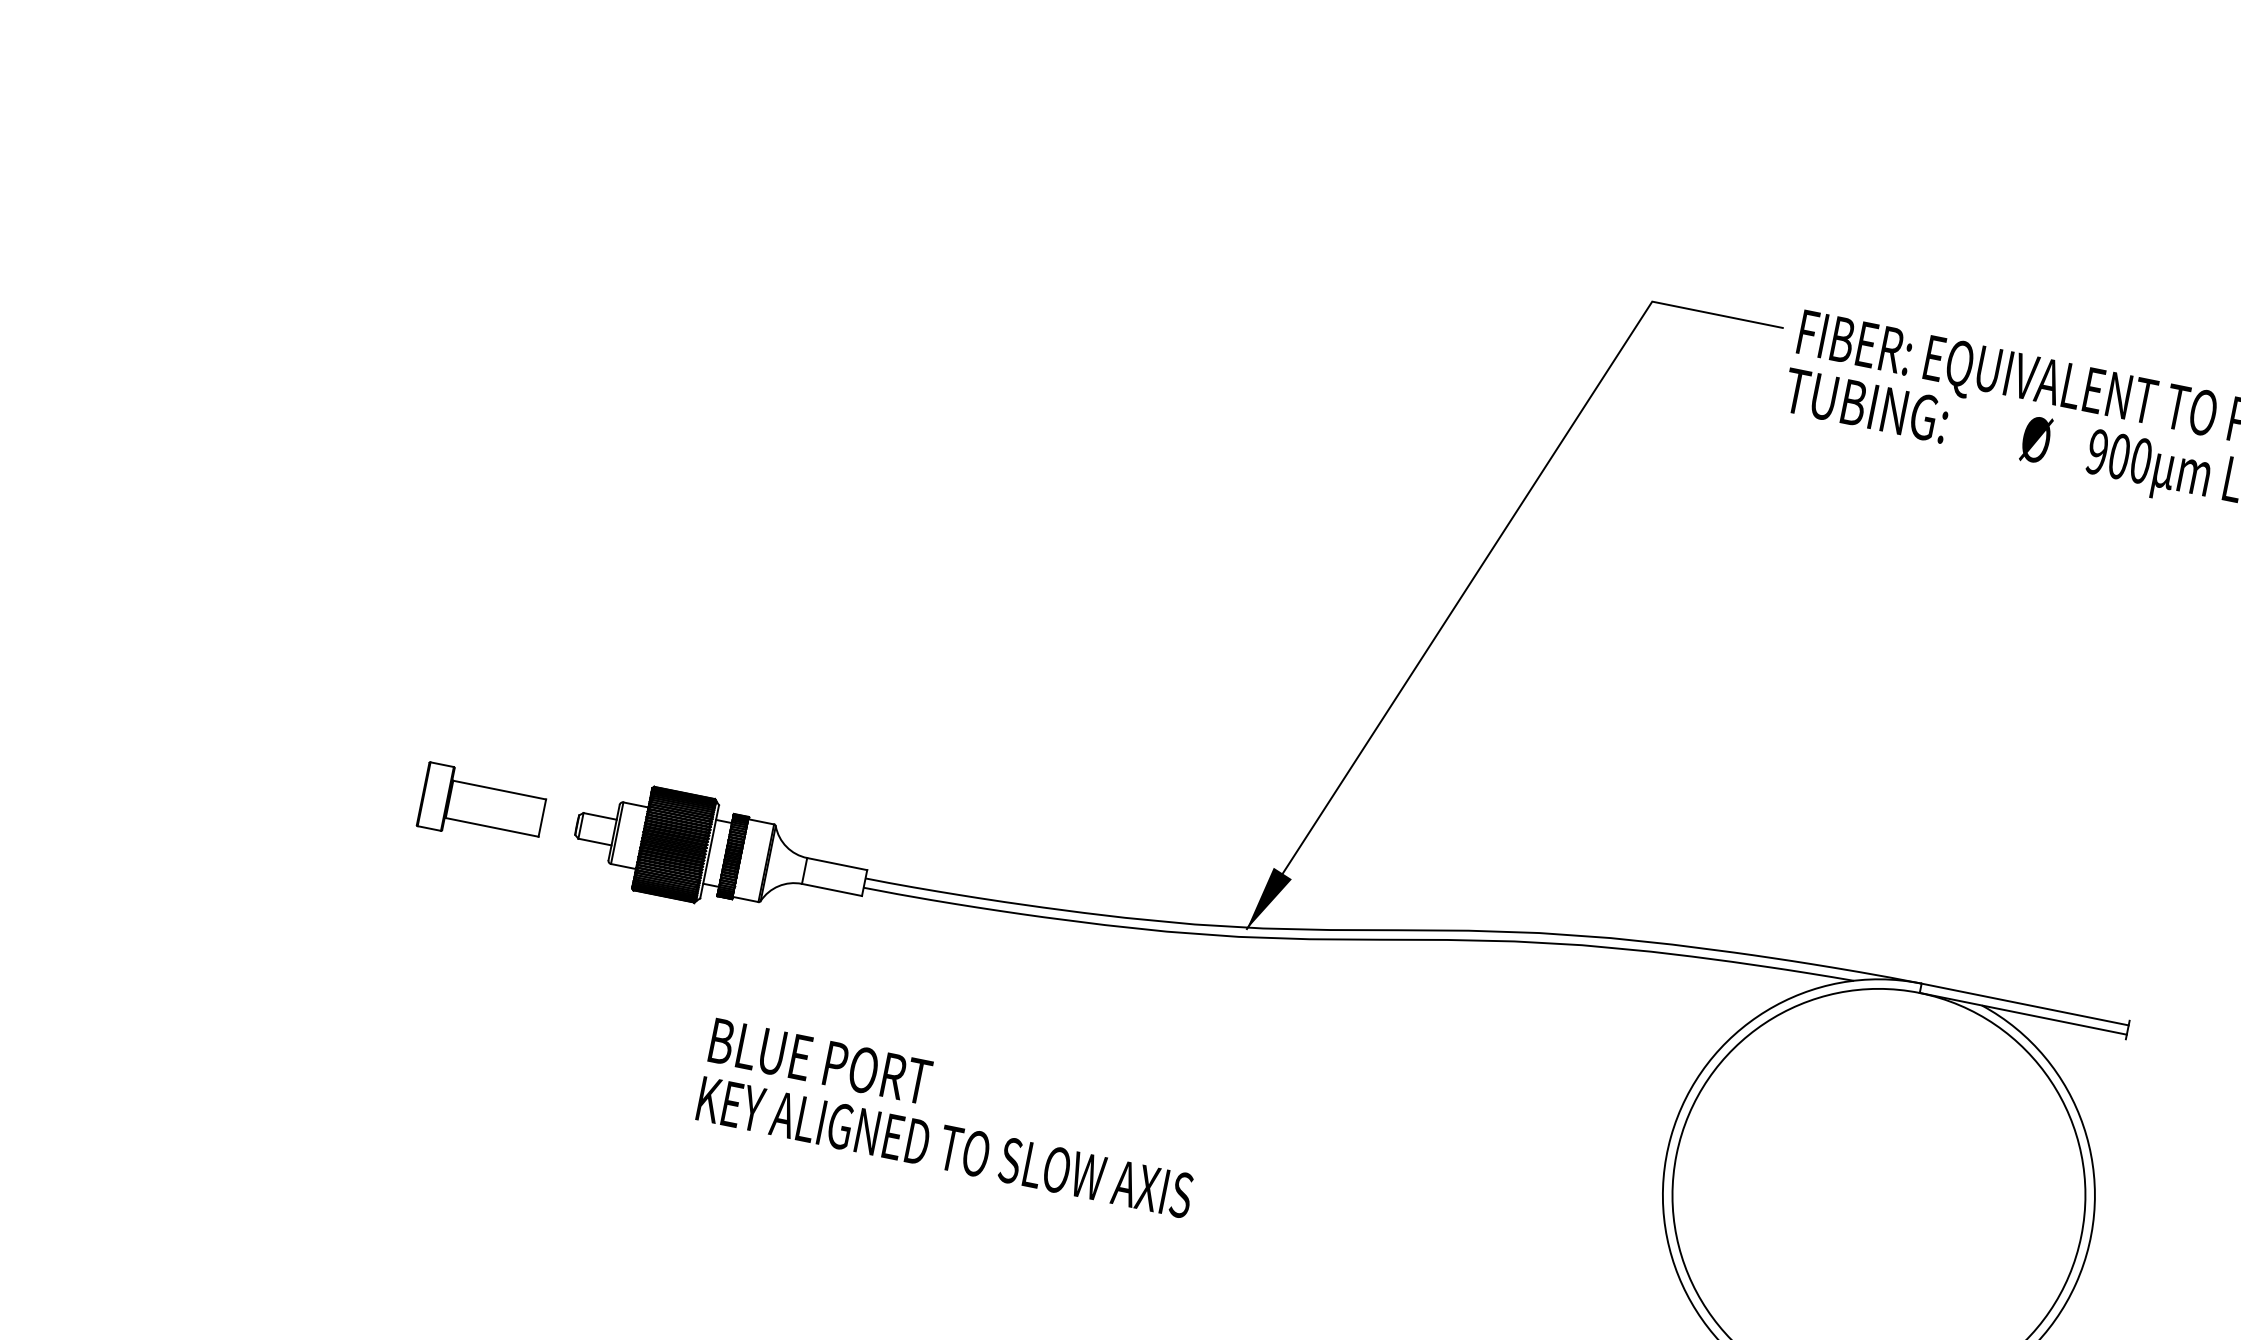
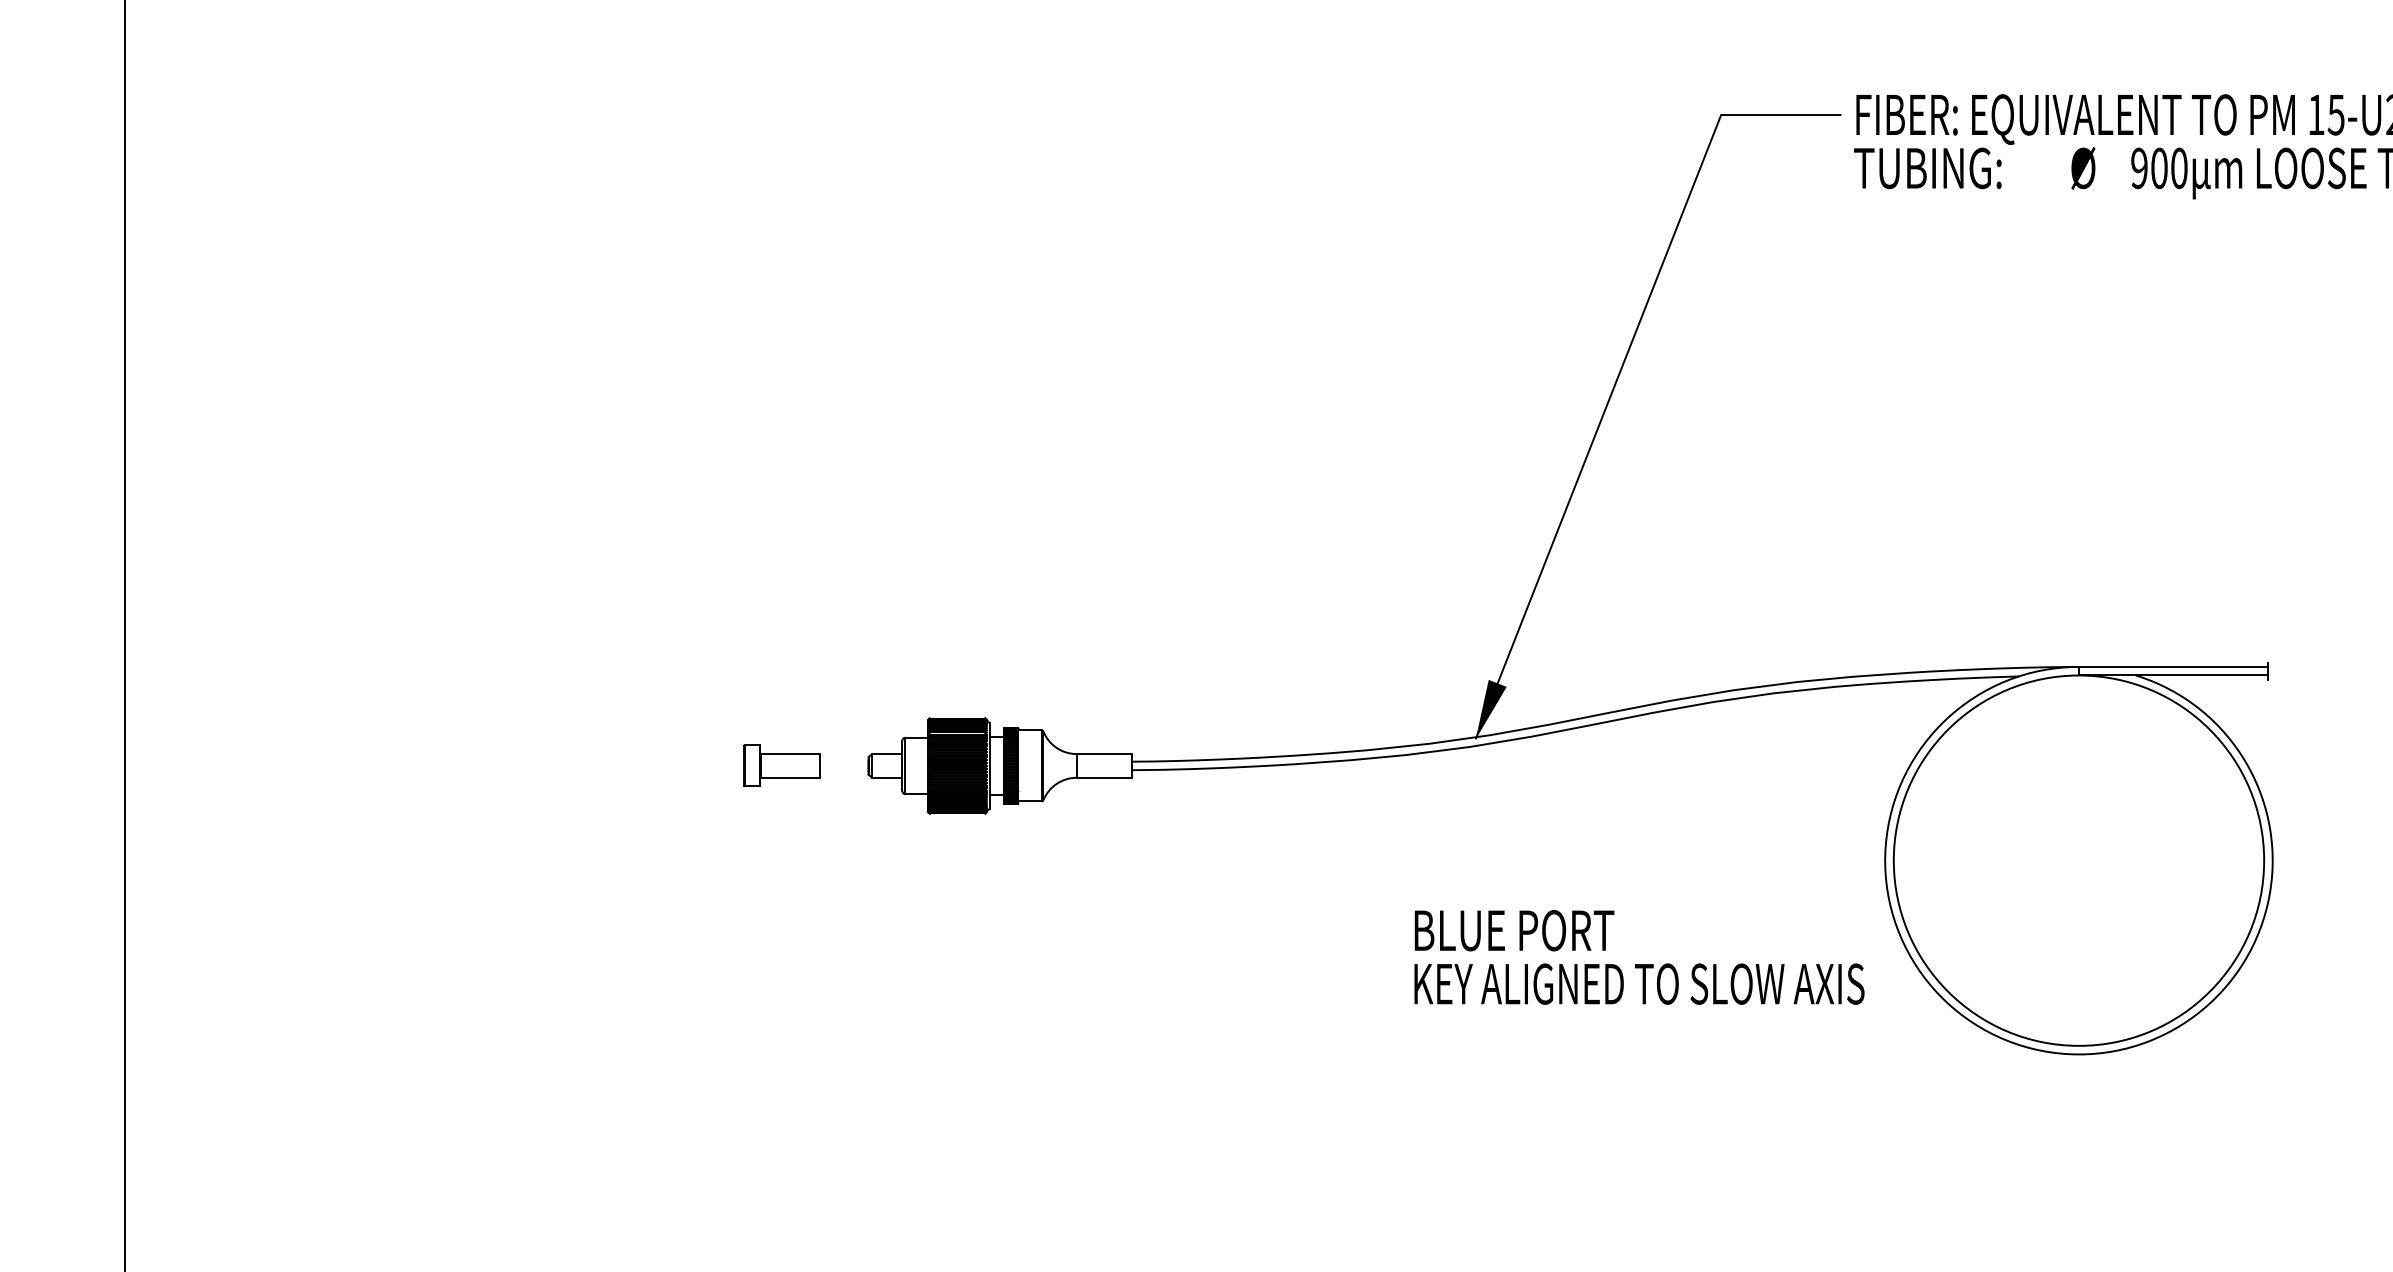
part: (482, 805) -> (781, 765), size x0.7
text: (951, 1118) -> (1639, 957), moved

